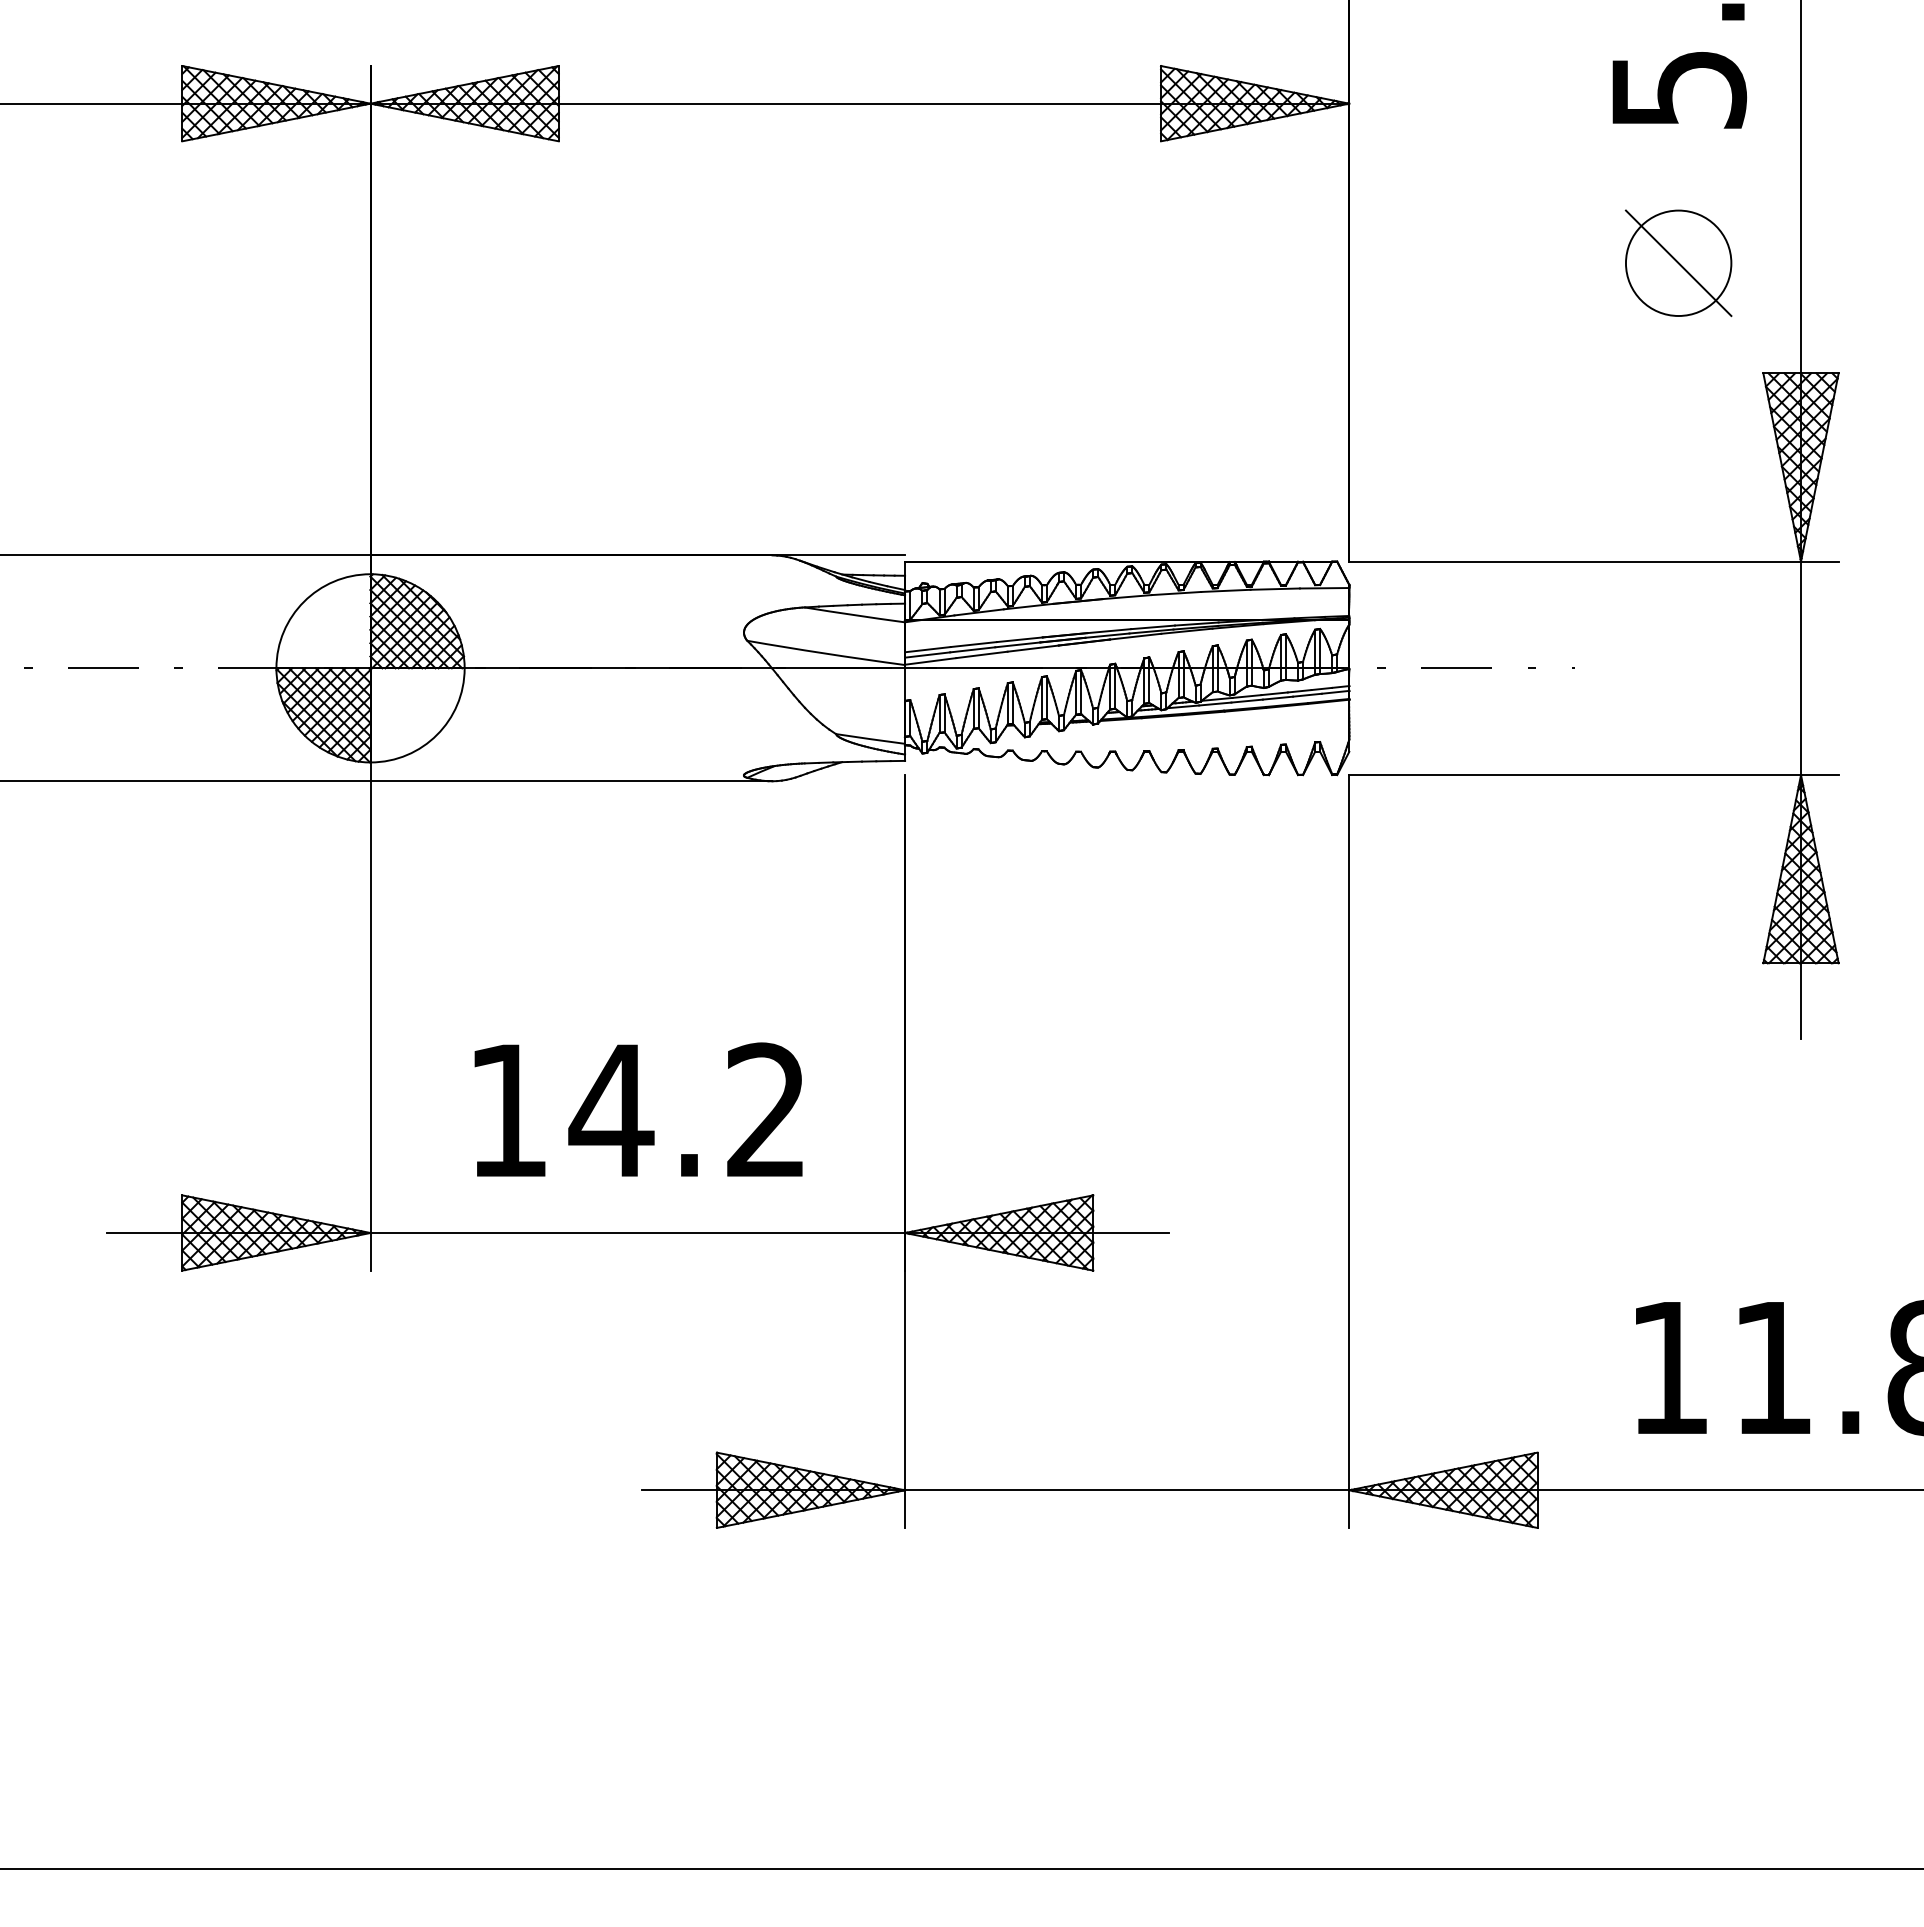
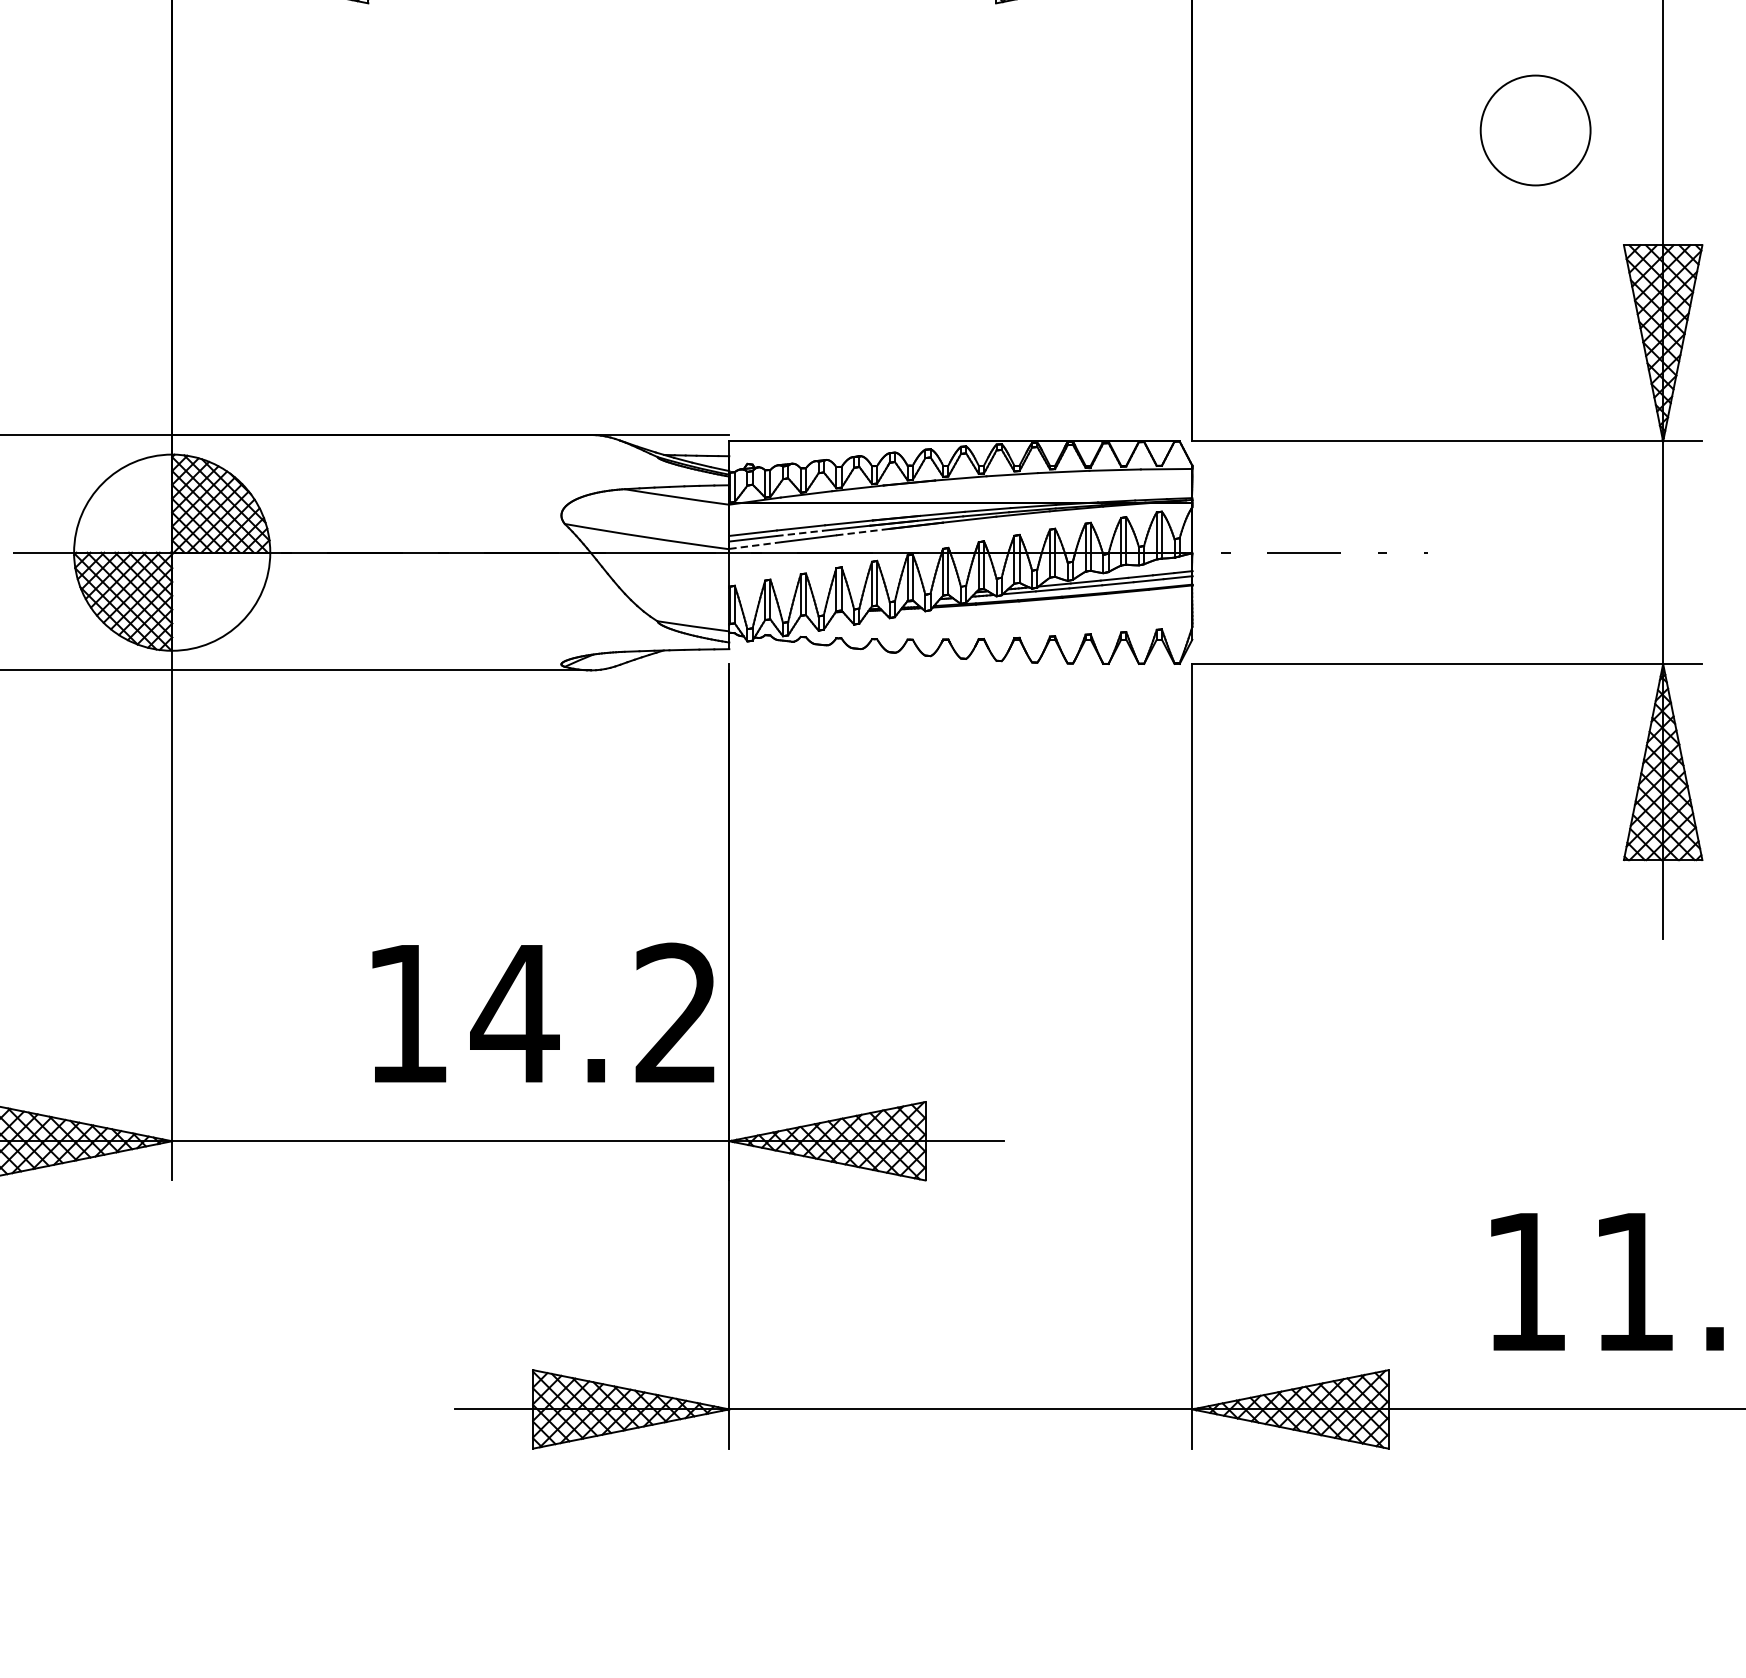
line: (1678, 263) -> (1535, 130), removed
line: (1033, 648) -> (863, 532), solid -> dashed
line: (972, 649) -> (799, 533), solid -> dashed
line: (930, 661) -> (755, 545), solid -> dashed
text: (638, 1109) -> (543, 1012), moved

